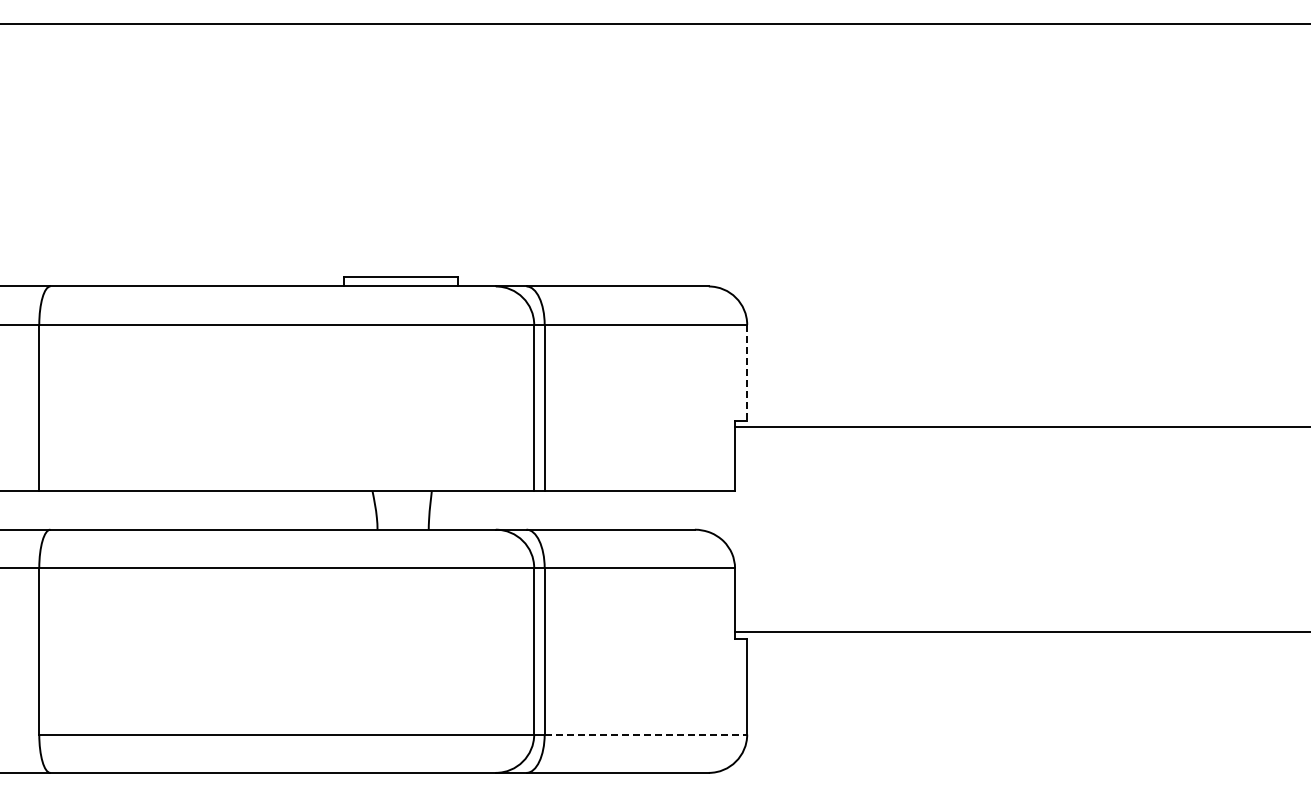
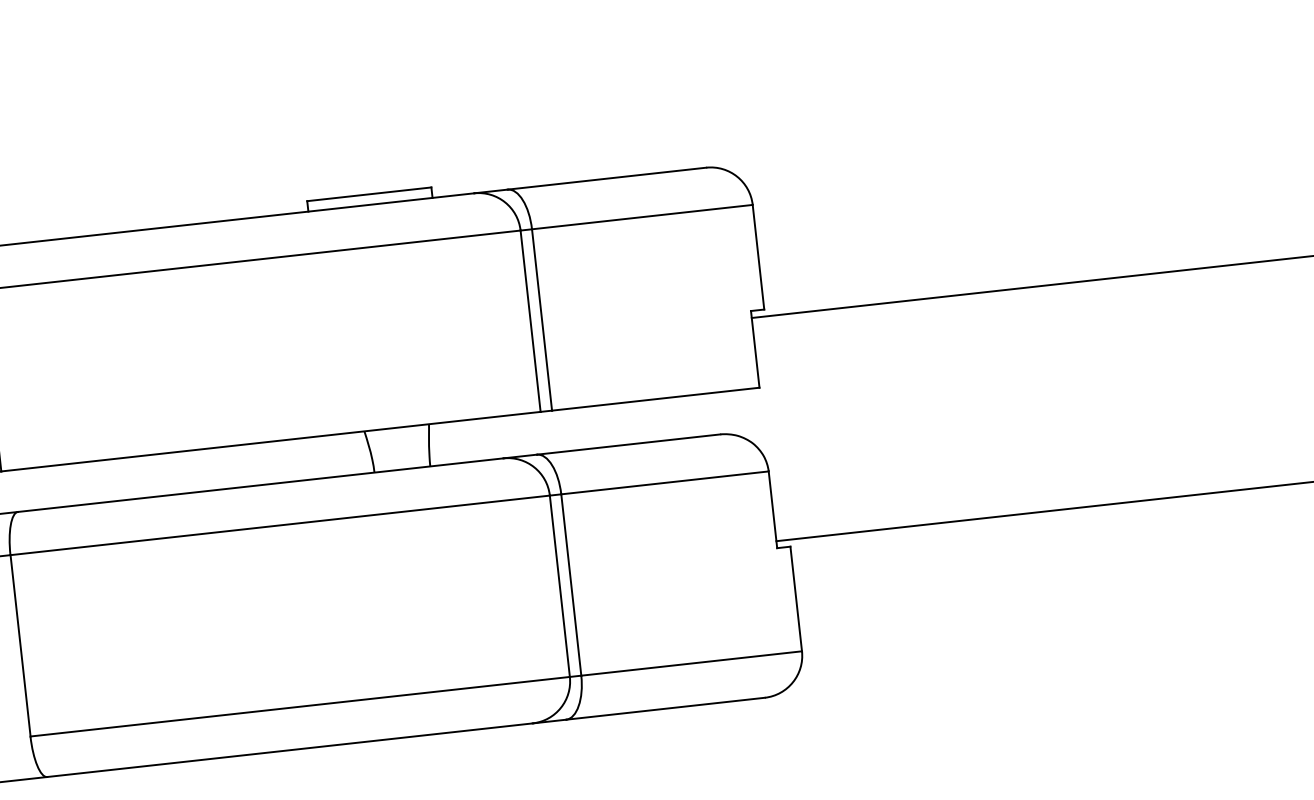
line: (747, 373) -> (758, 257), dashed -> solid
line: (646, 734) -> (692, 663), dashed -> solid

